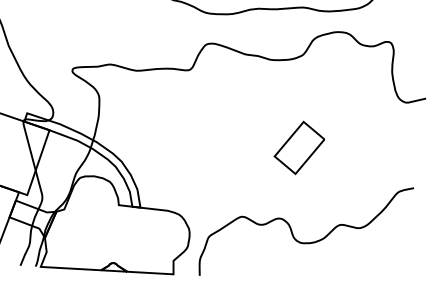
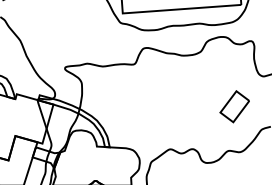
part: (298, 147) -> (234, 106), moved

